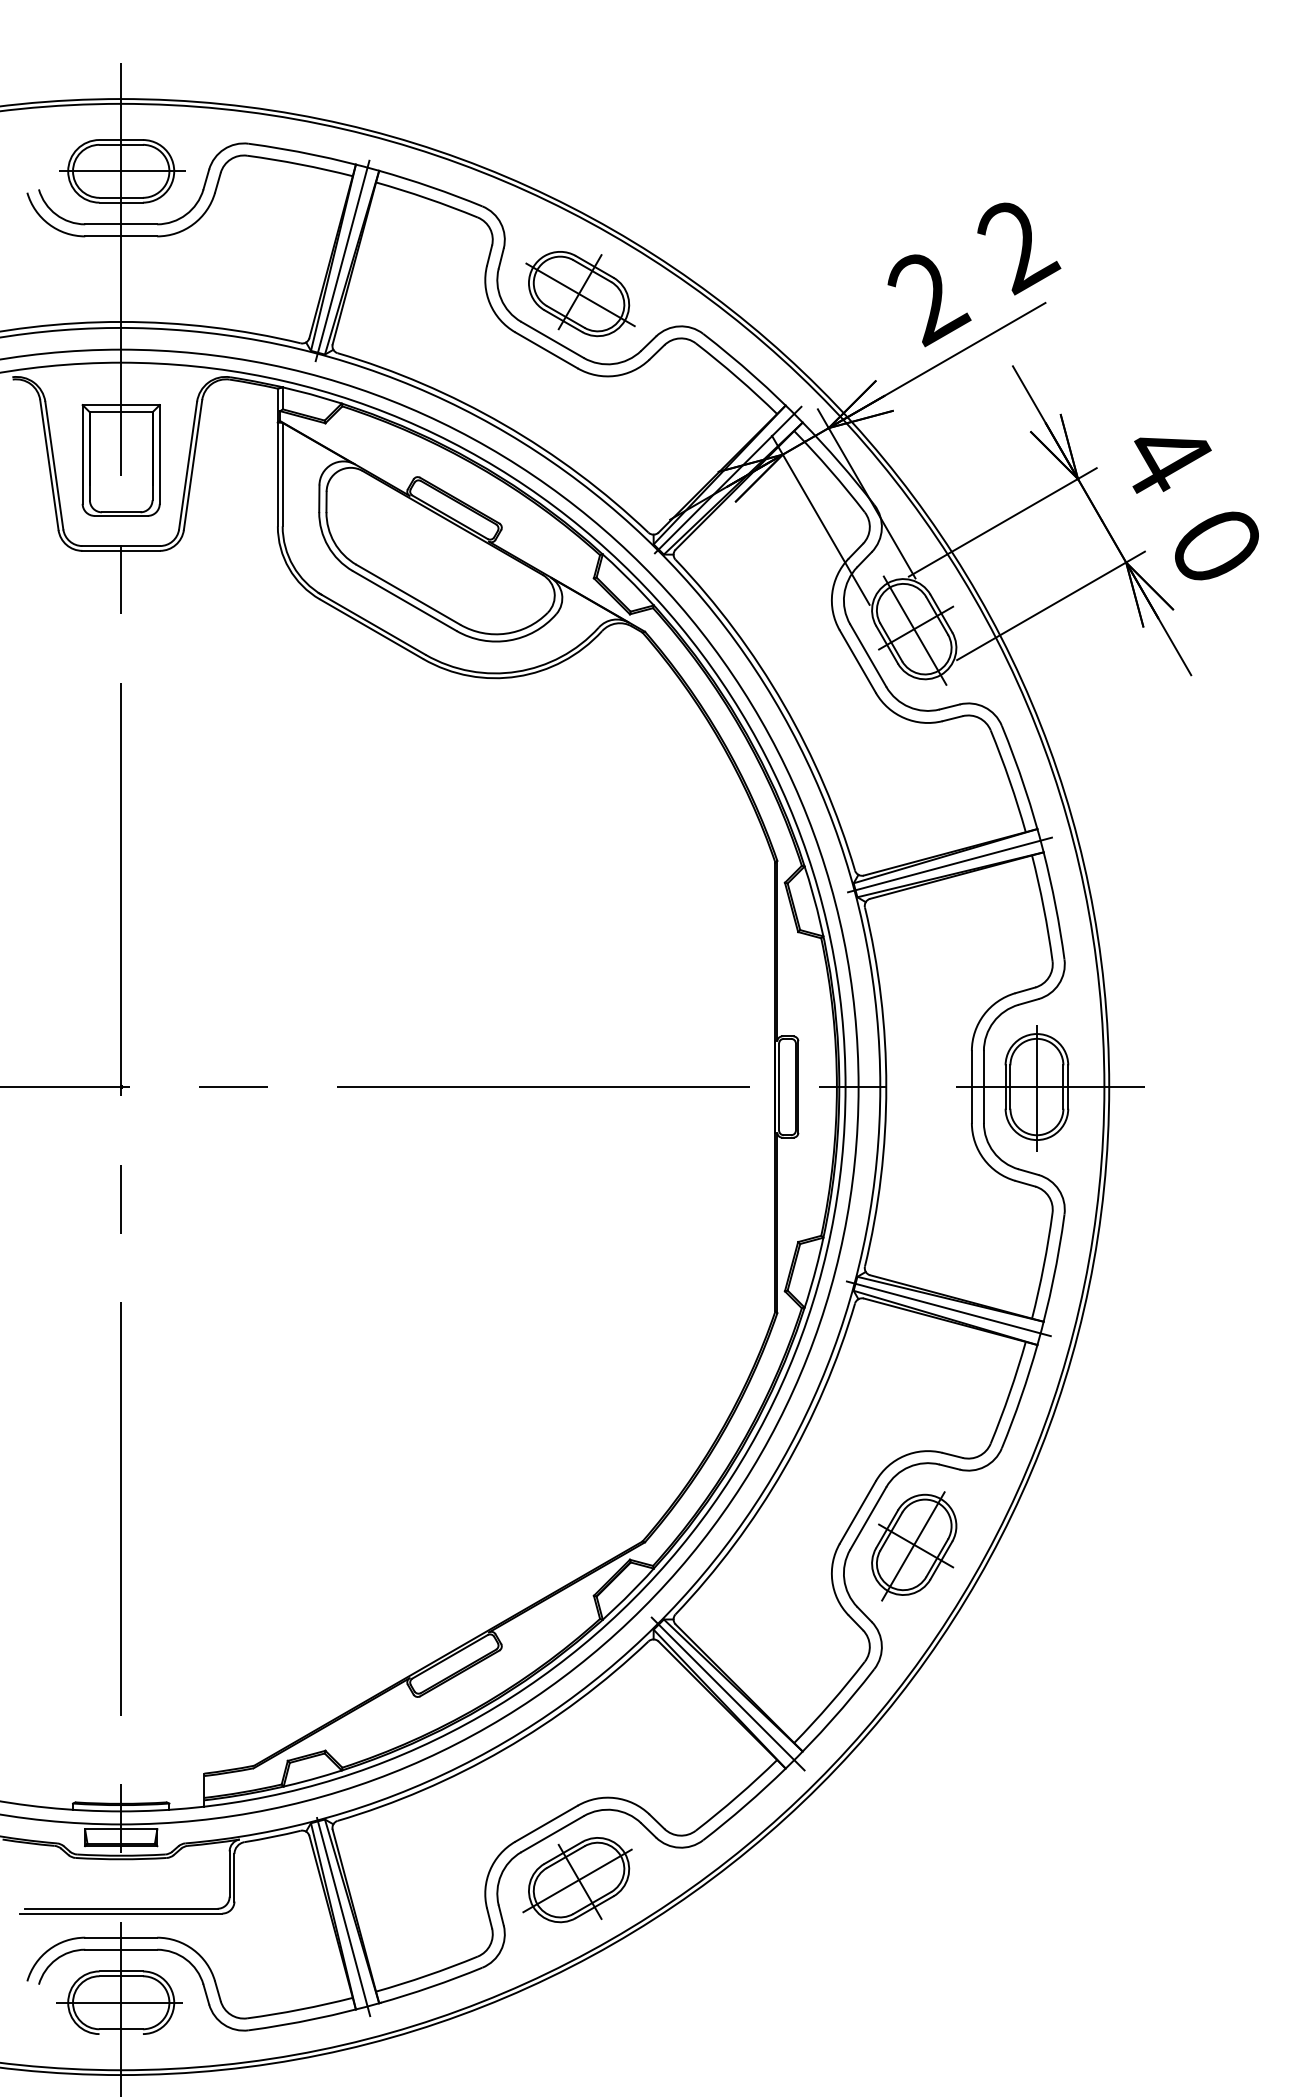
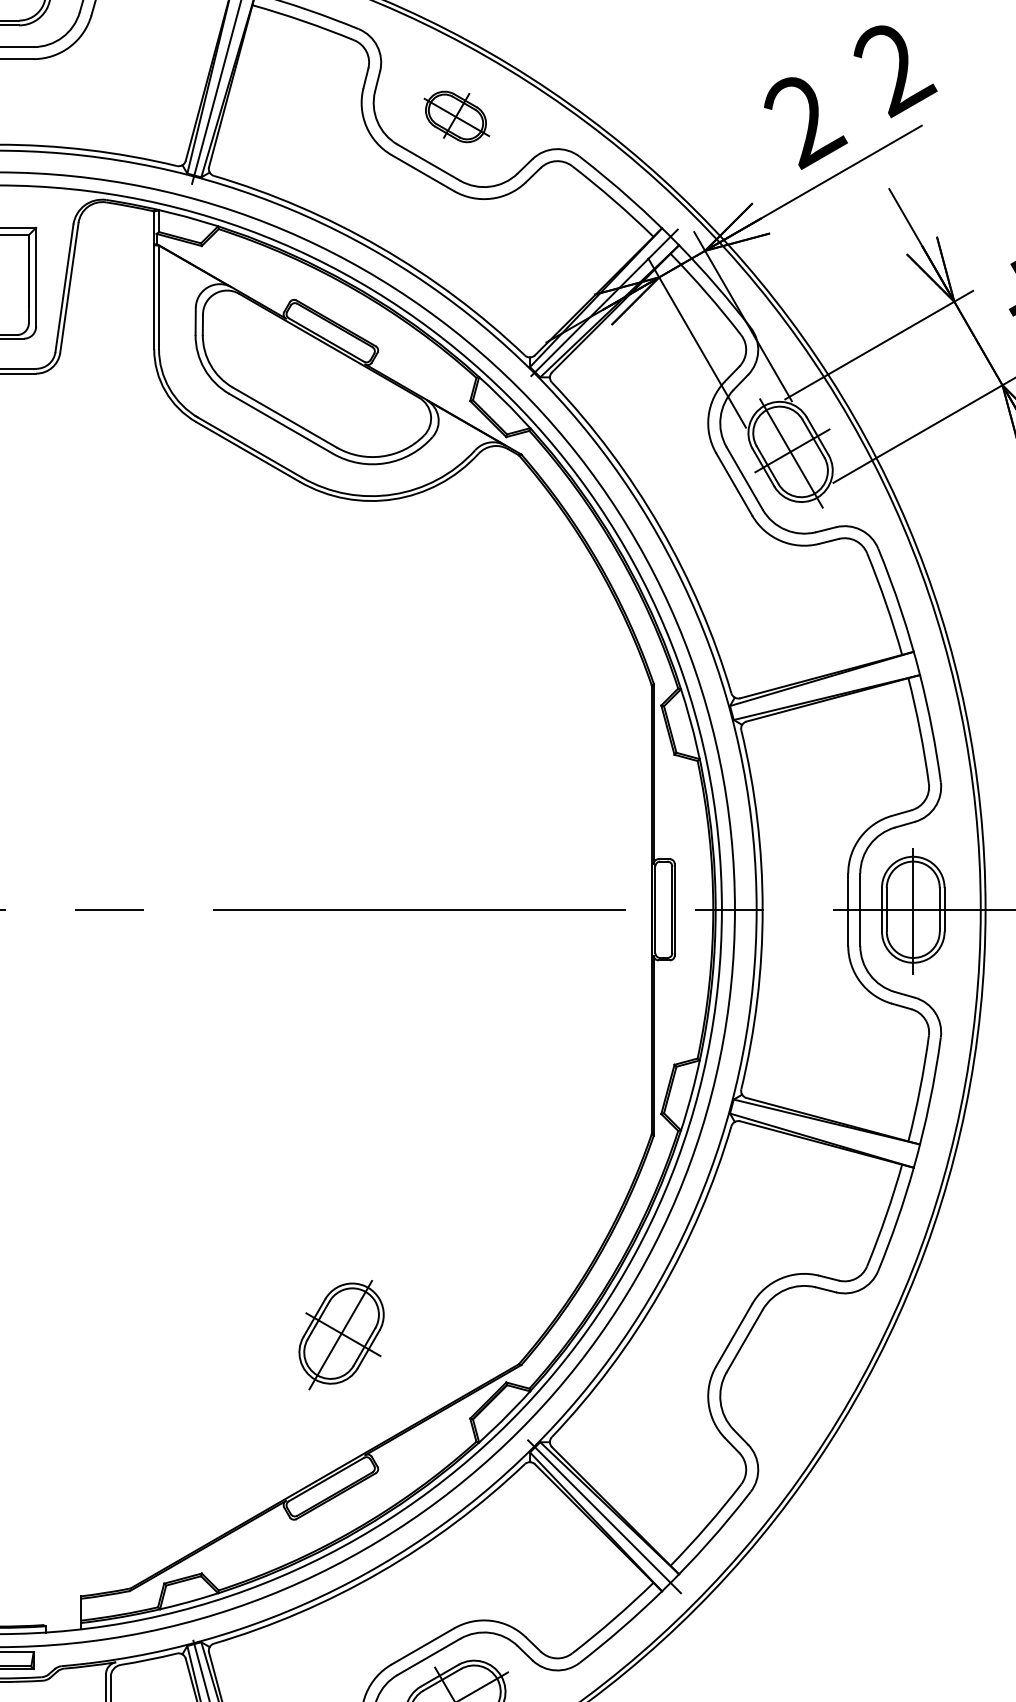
part: (580, 294) -> (456, 117), size x0.6
line: (949, 864) -> (825, 687), removed
line: (948, 1308) -> (824, 1131), removed
part: (914, 1546) -> (341, 1335), moved

